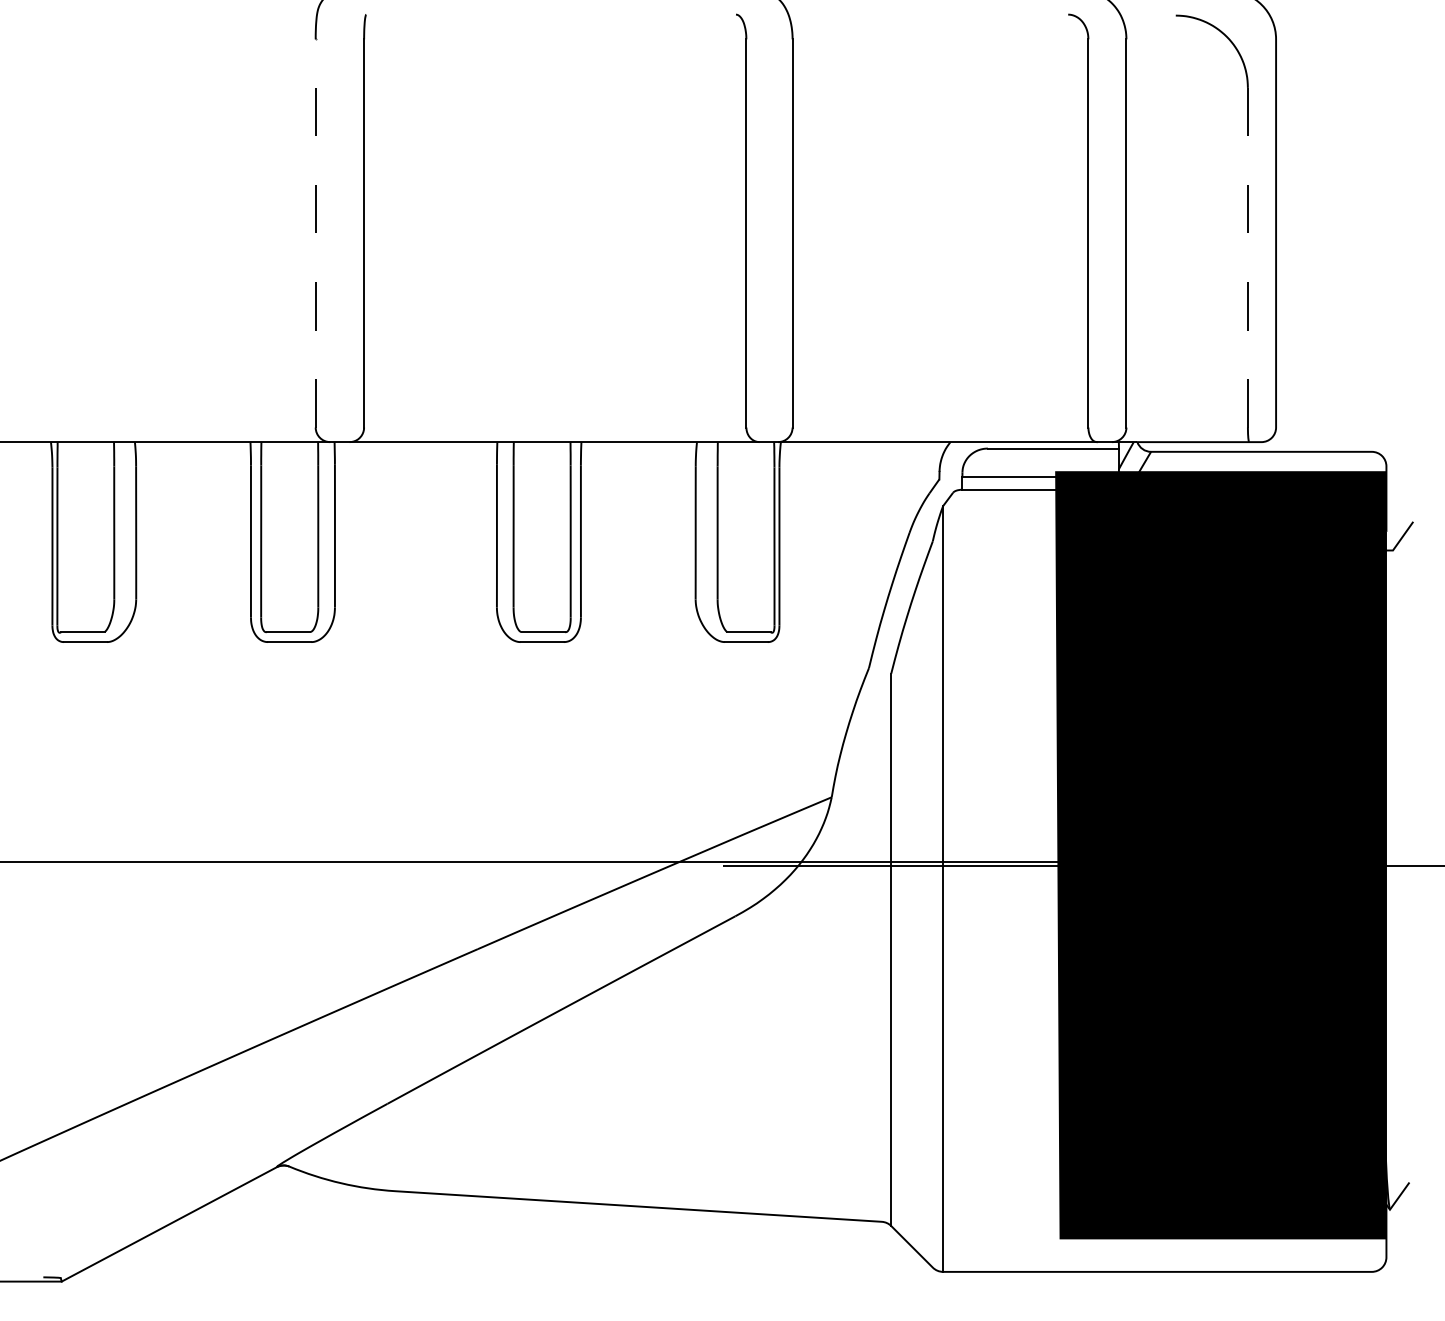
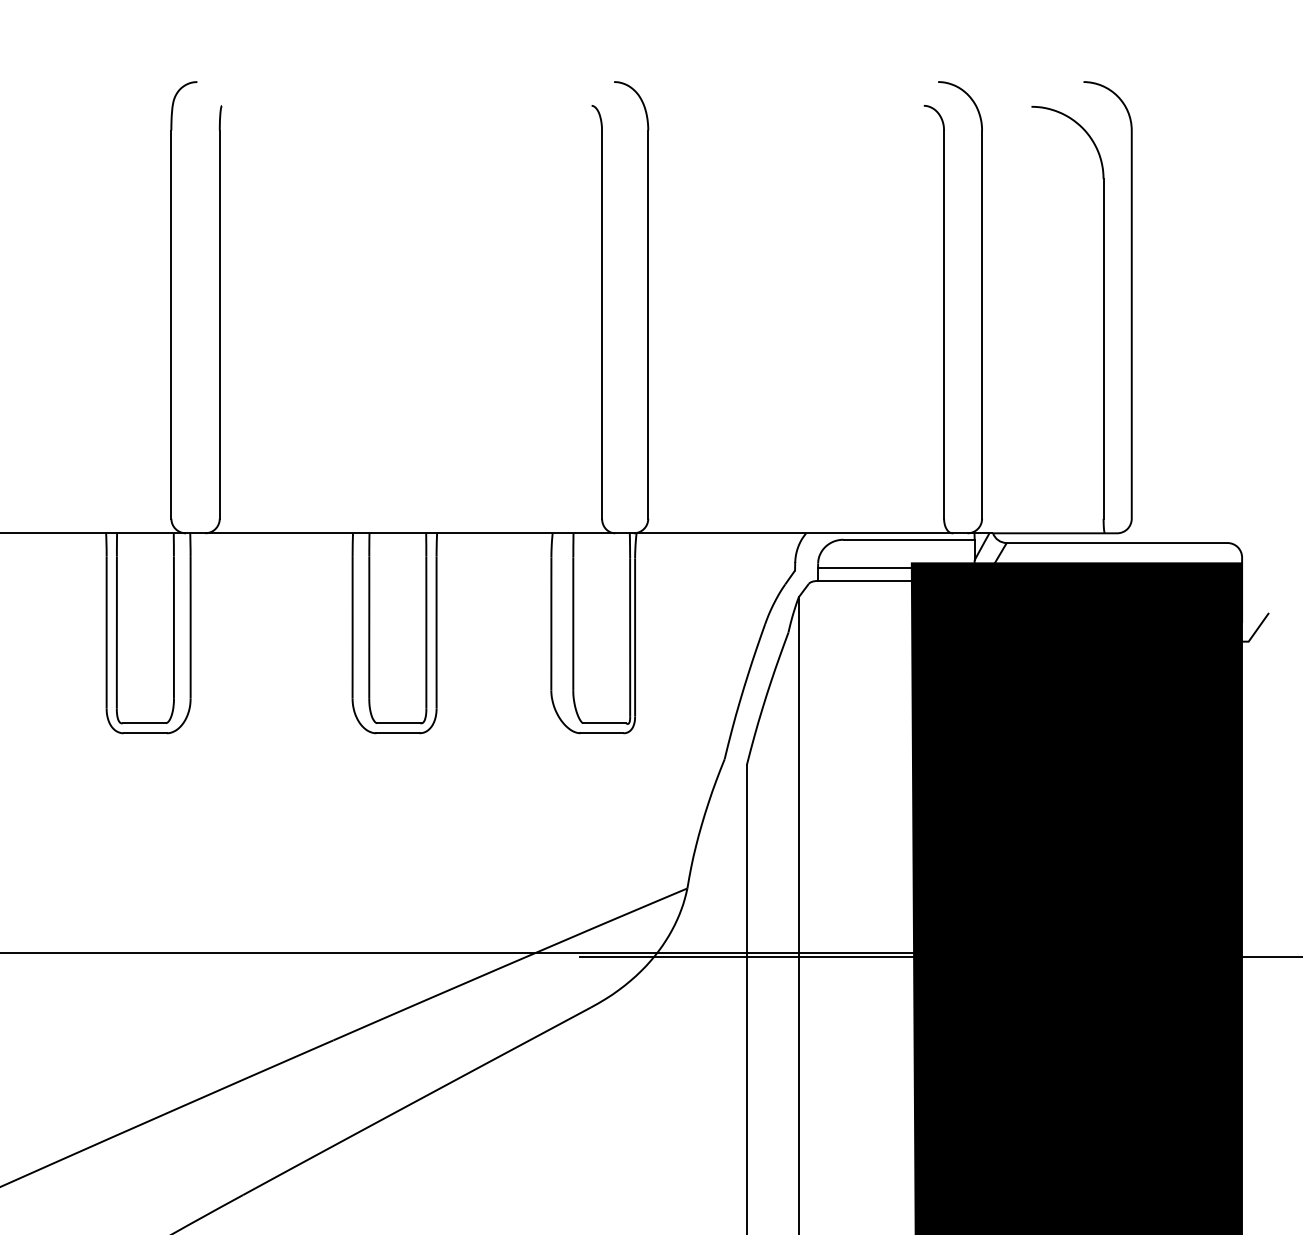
line: (315, 232) -> (171, 323), dashed -> solid
line: (1247, 257) -> (1103, 348), dashed -> solid

